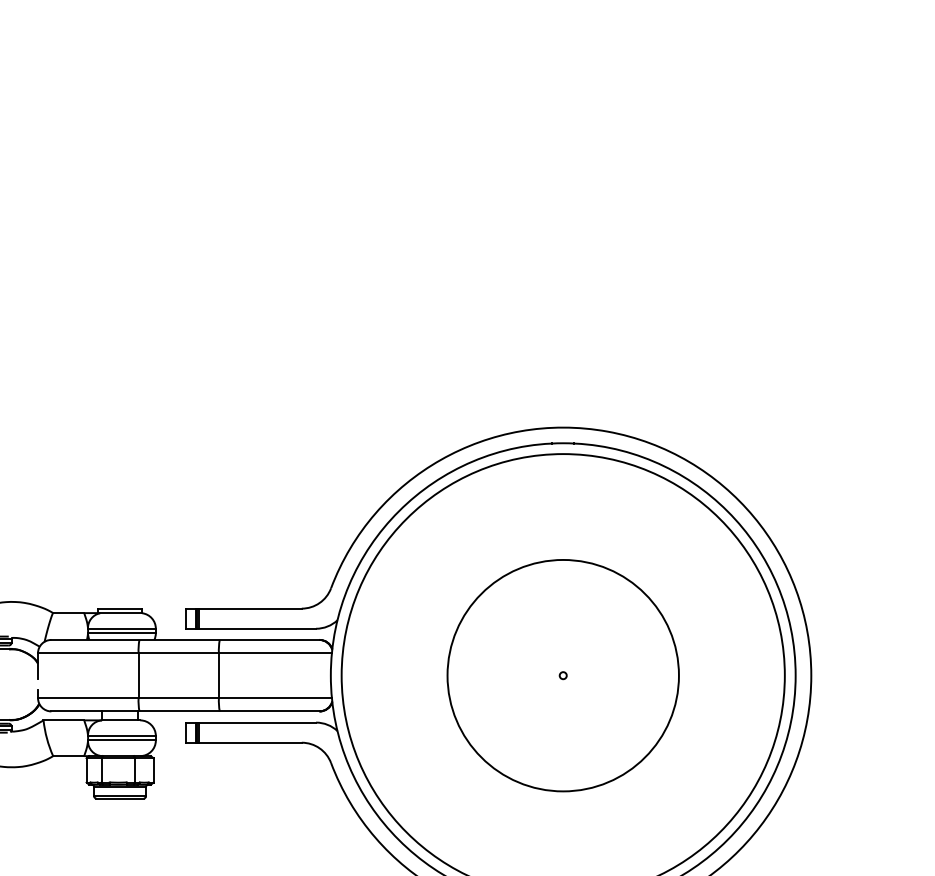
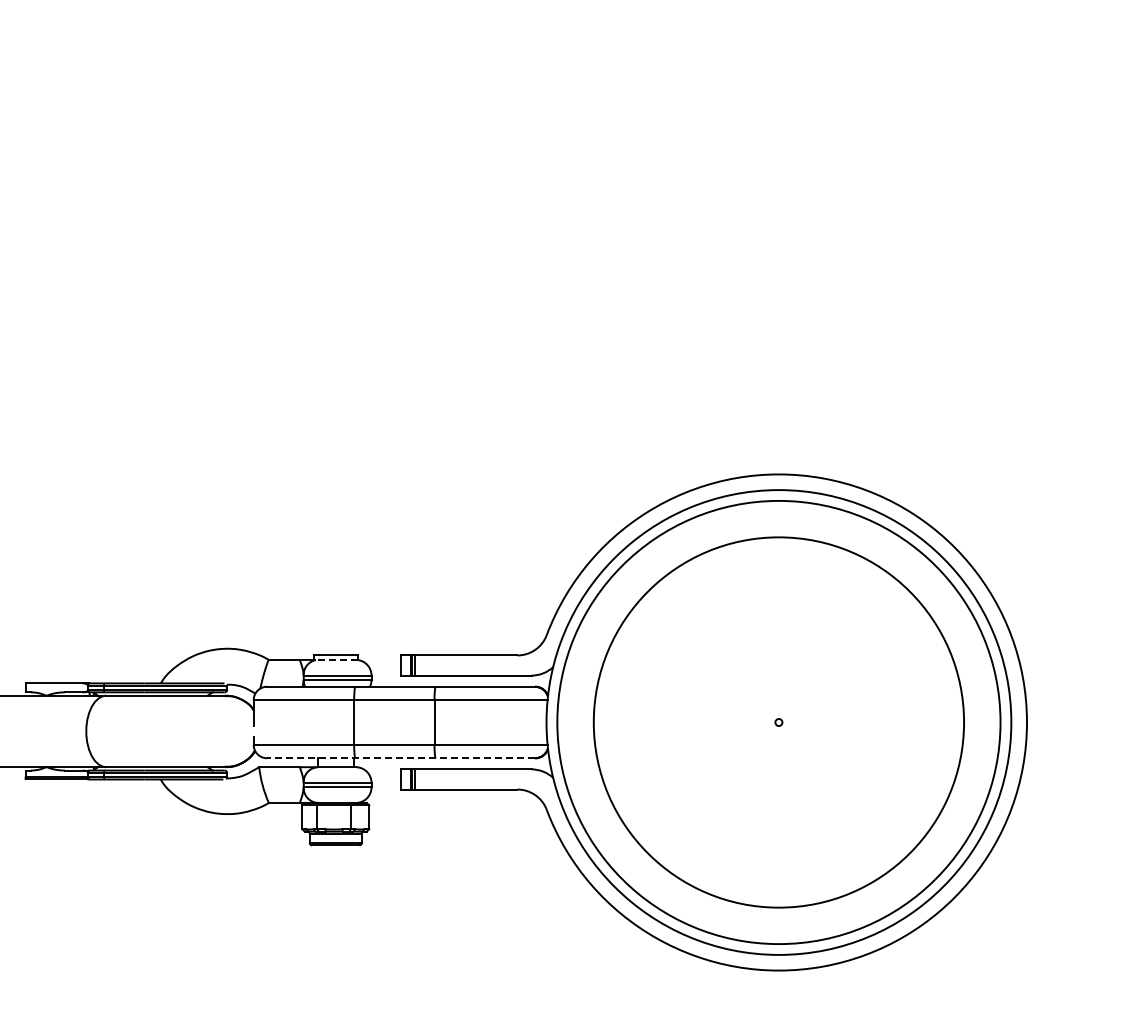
line: (120, 613) -> (336, 660), solid -> dashed
circle: (562, 675) -> (778, 722), size x1.6
line: (184, 711) -> (400, 758), solid -> dashed

